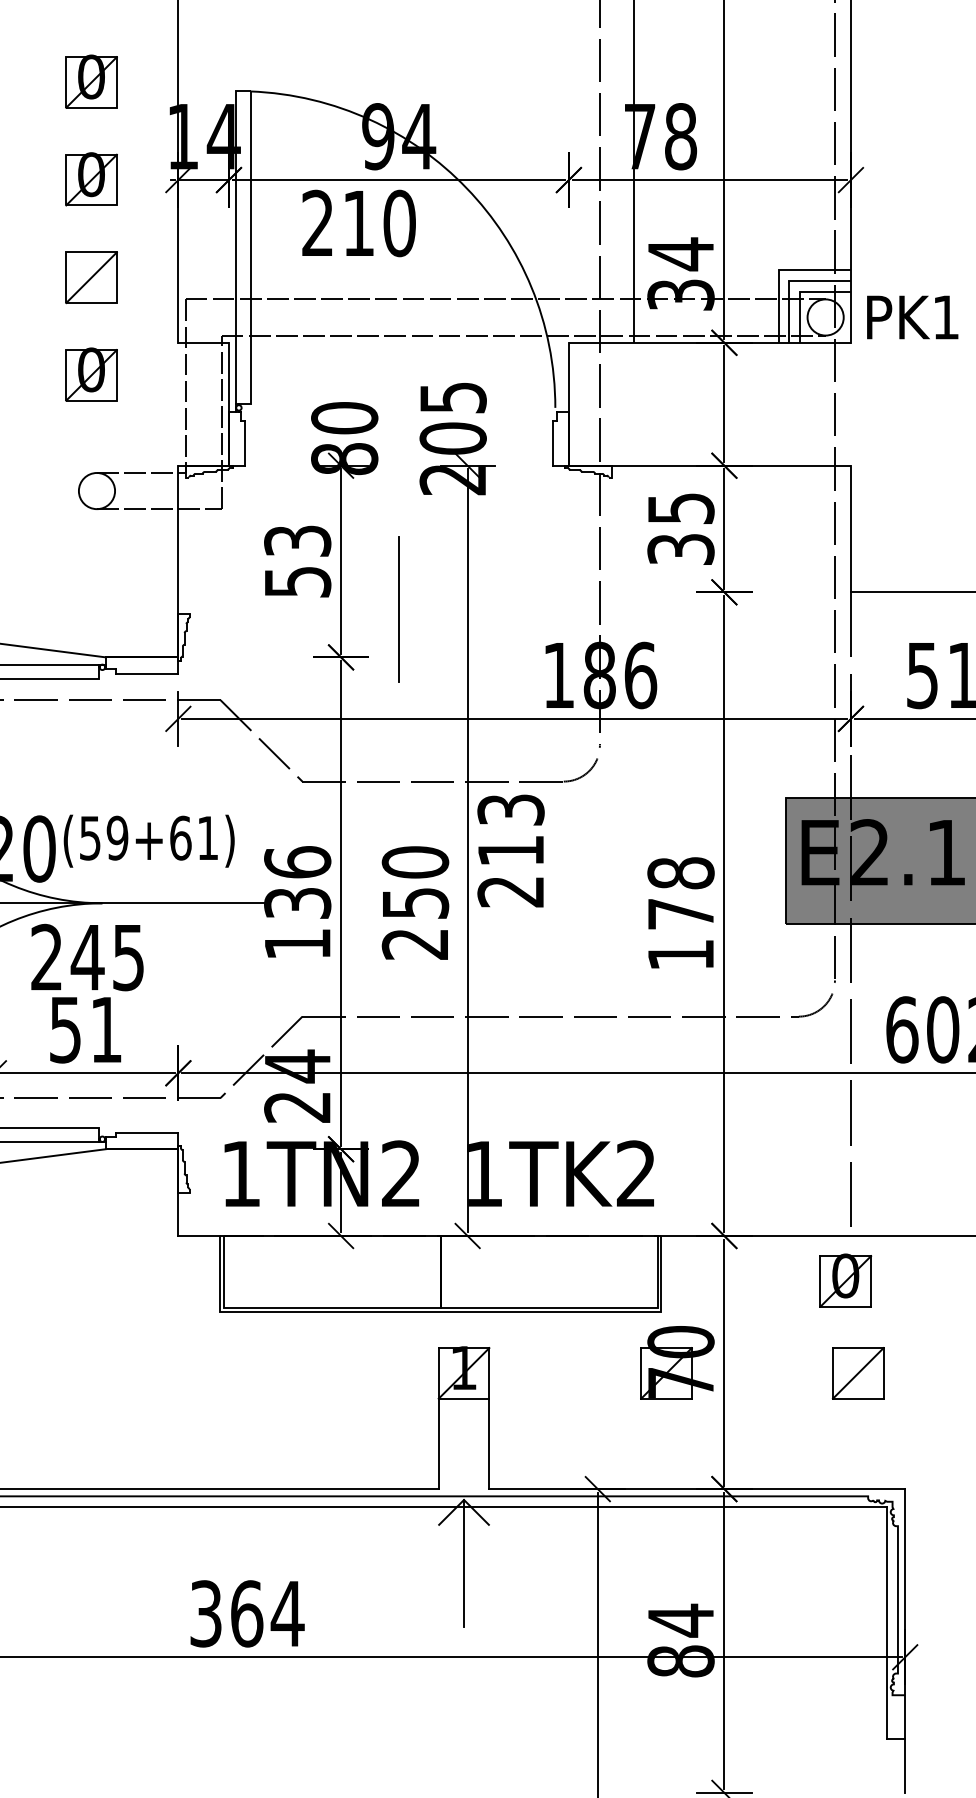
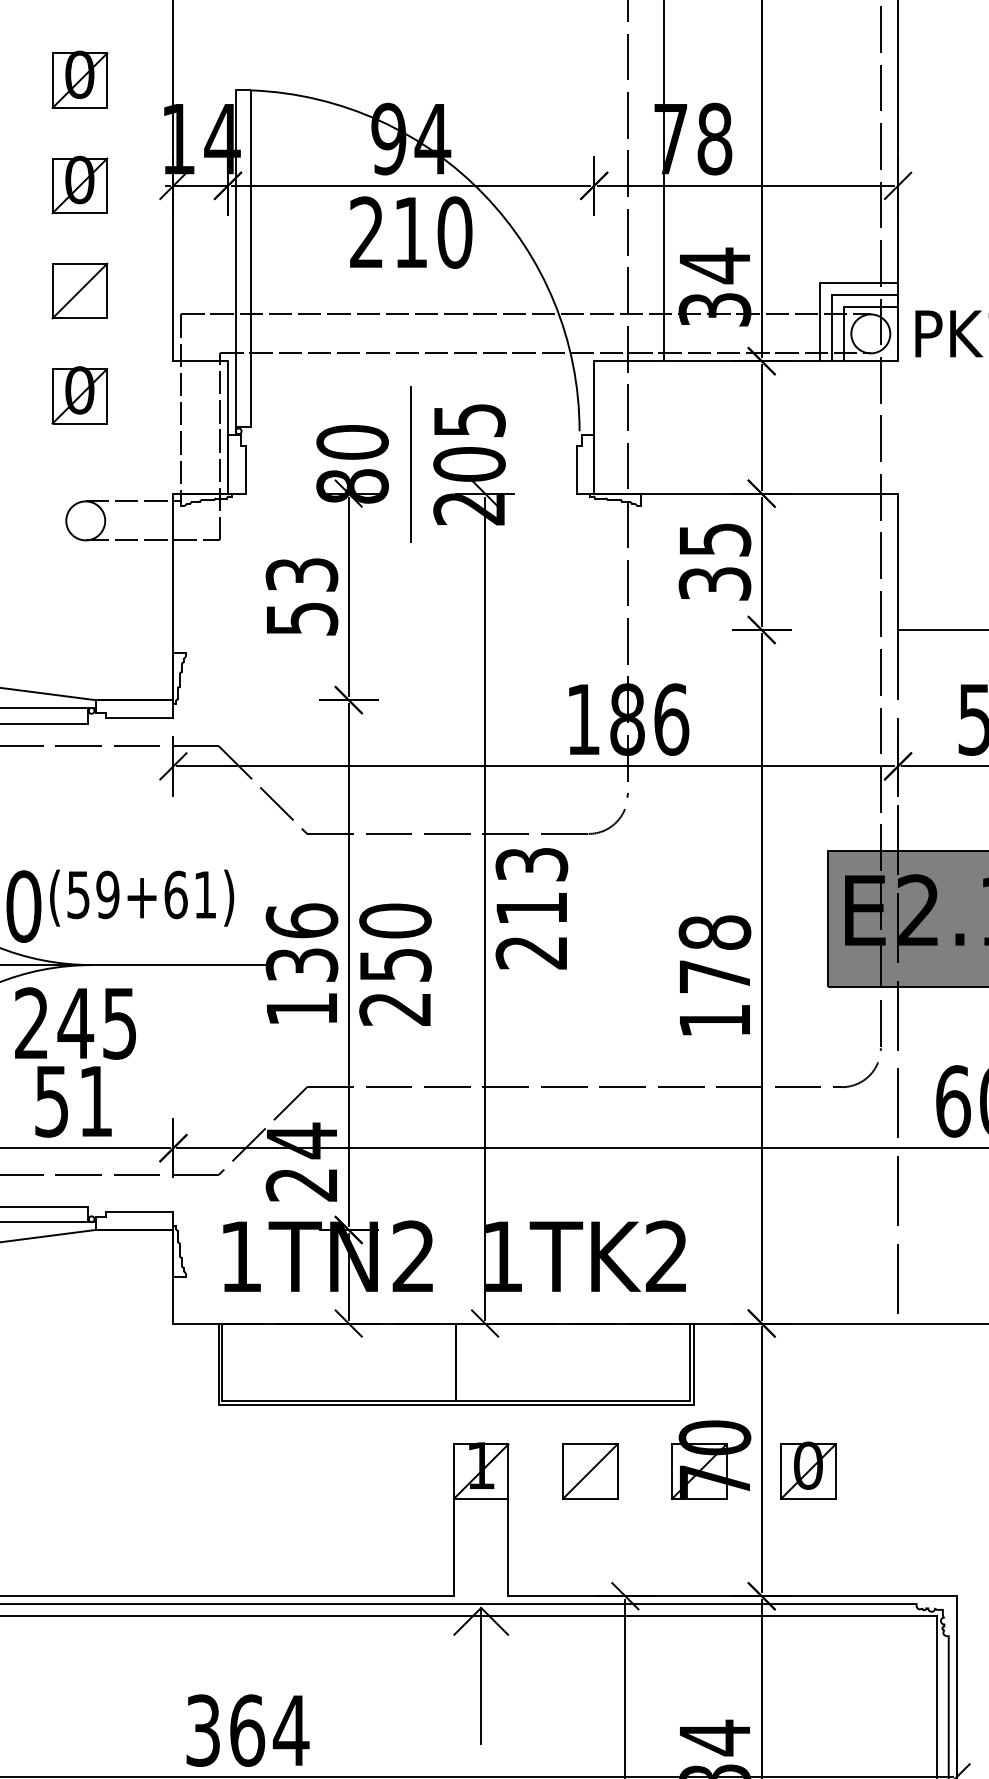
text: (358, 223) -> (410, 232), moved
line: (398, 609) -> (410, 464), moved
text: (415, 902) -> (395, 964), moved
part: (845, 1280) -> (808, 1470), moved
part: (857, 1373) -> (589, 1471), moved

